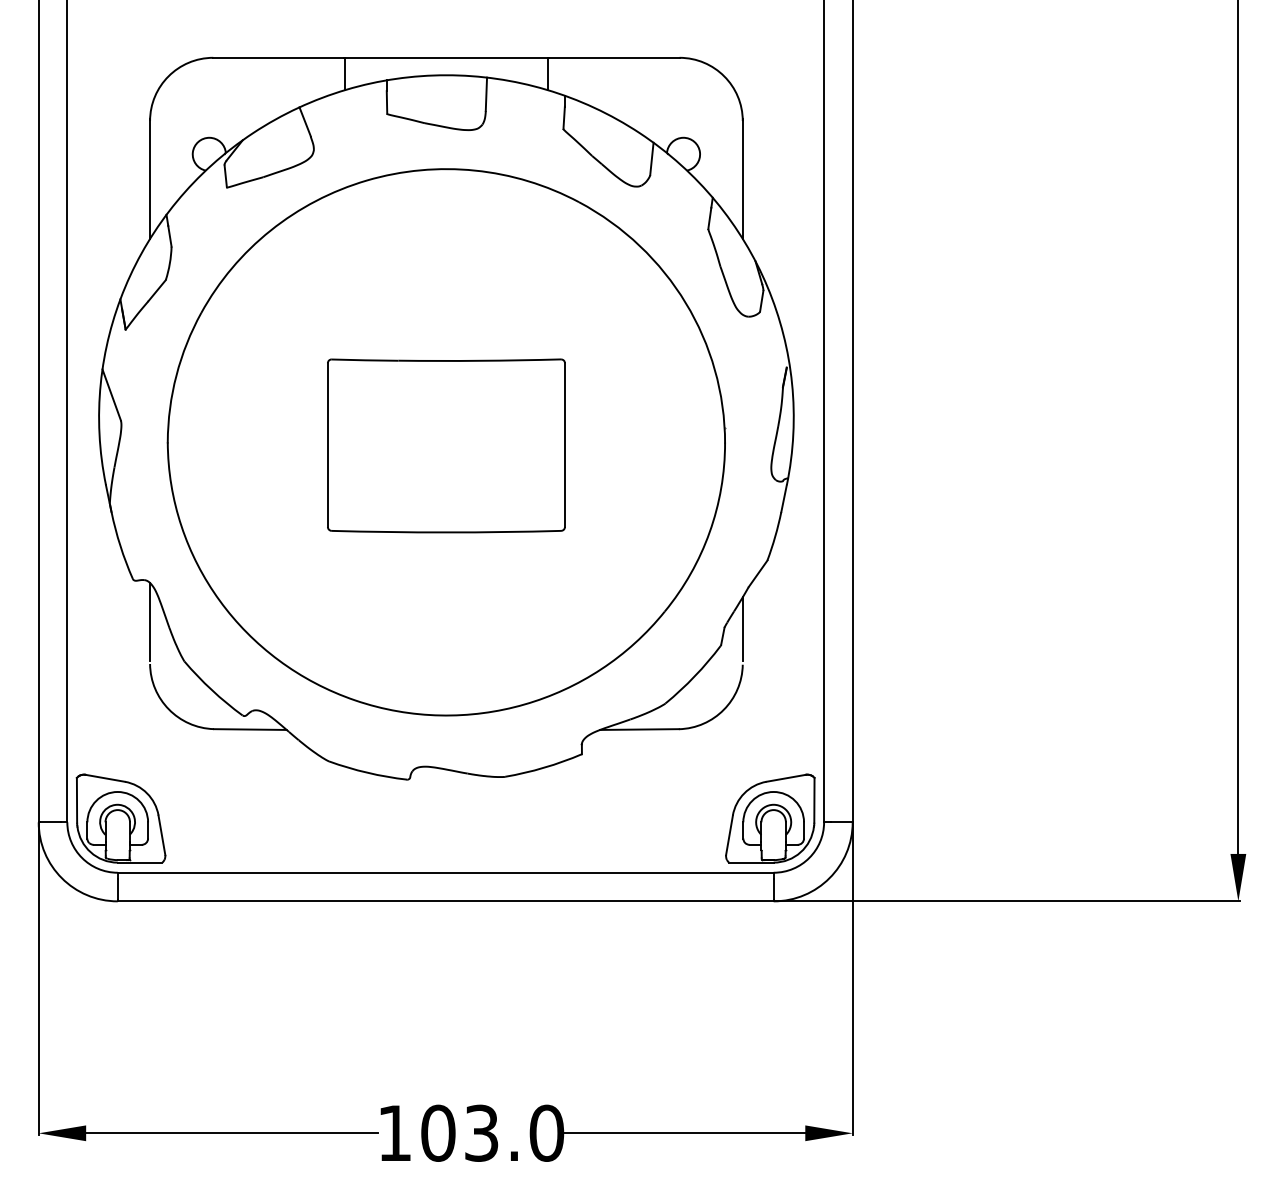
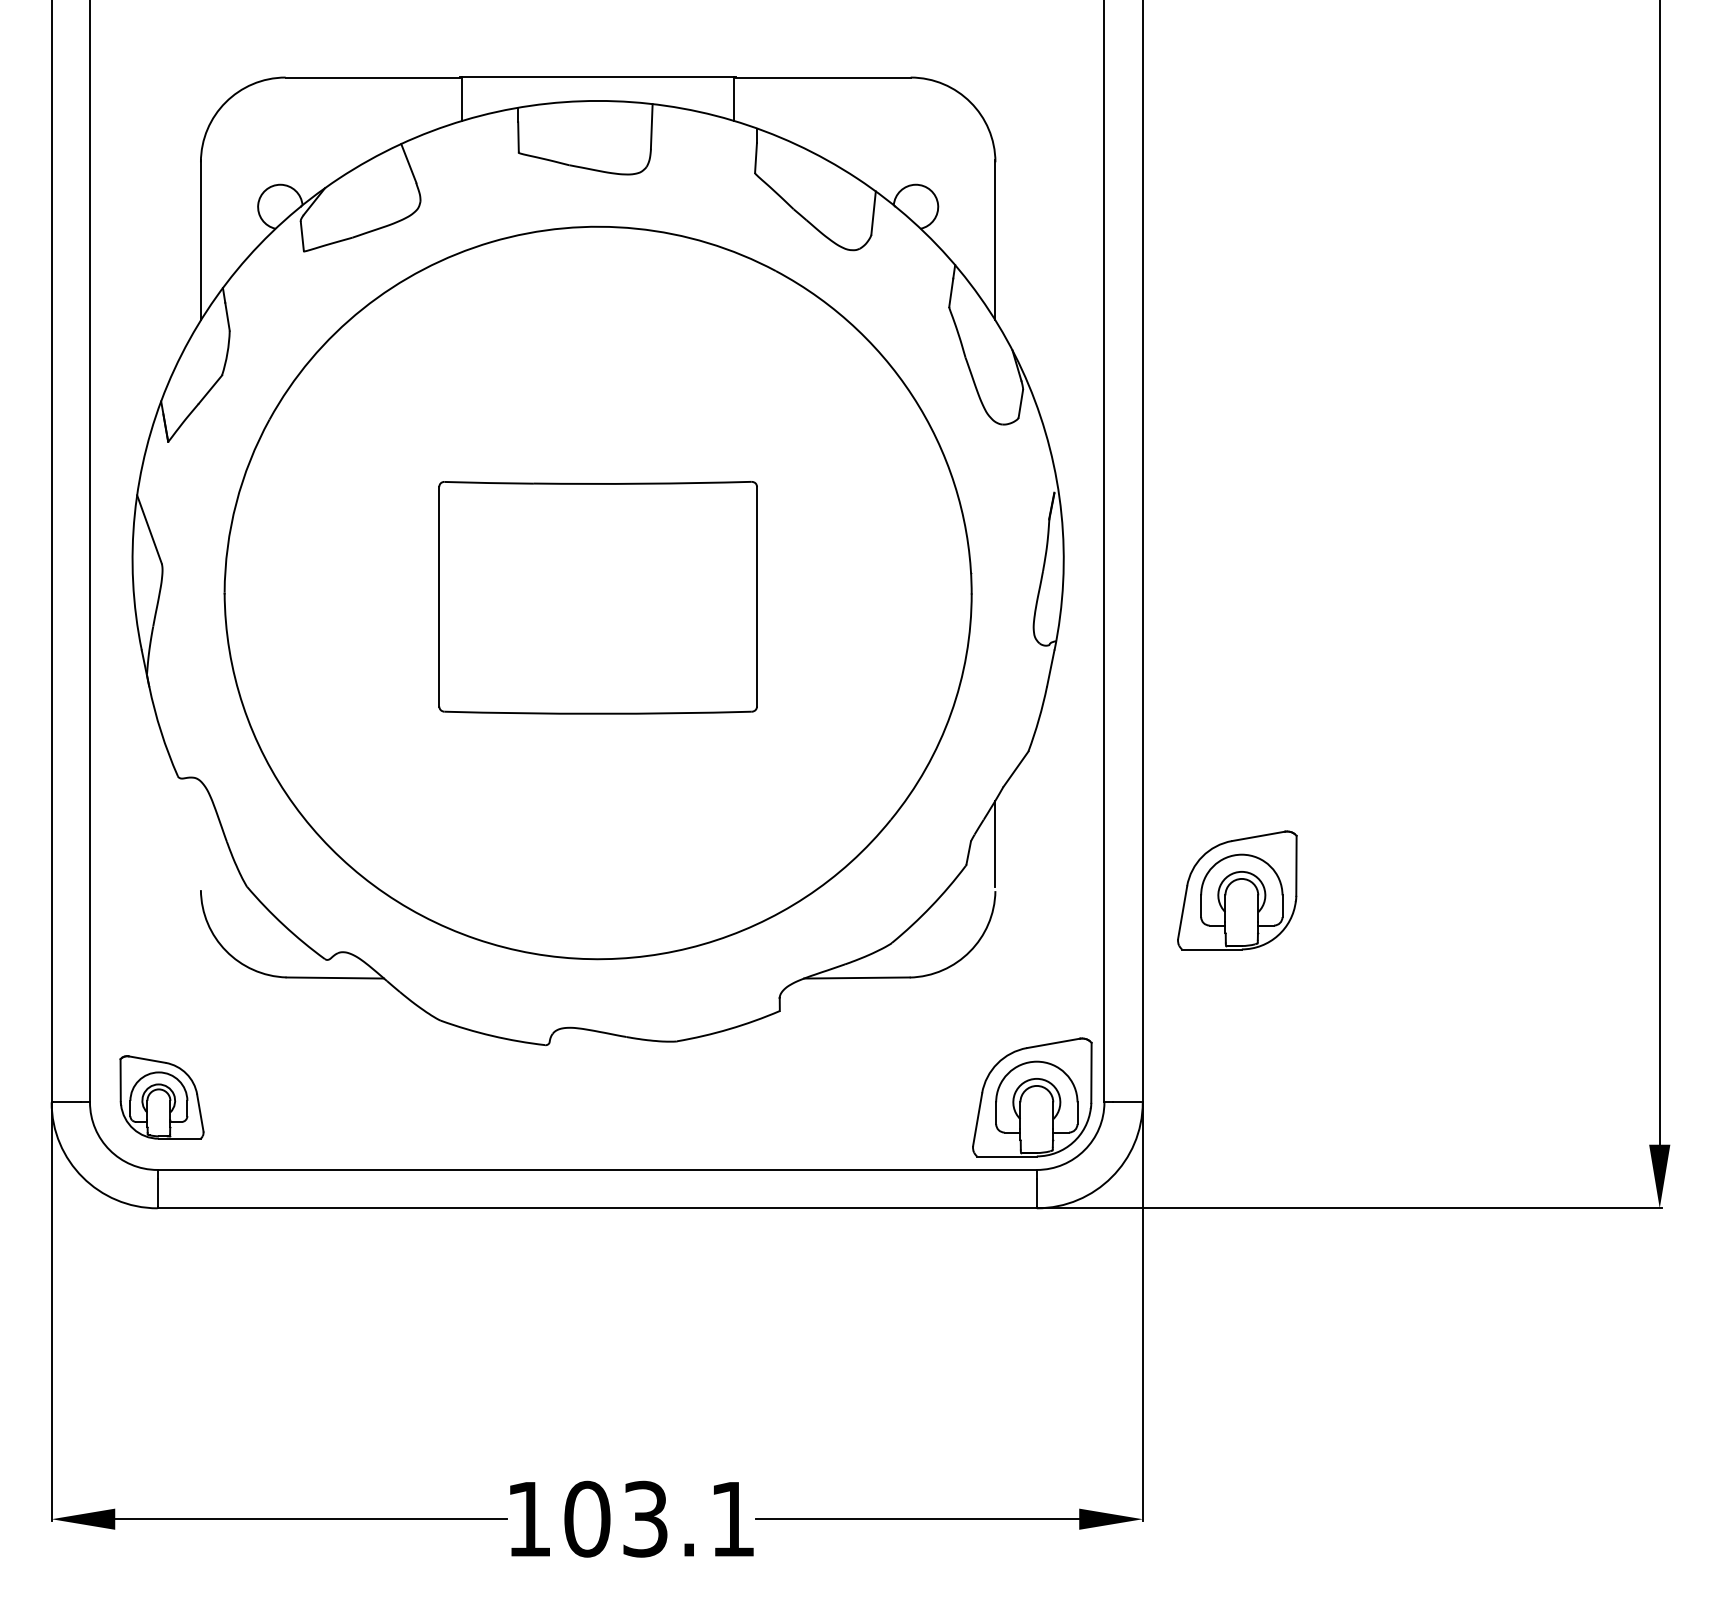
line: (149, 621) -> (200, 833), removed
part: (923, 664) -> (1237, 890), added
part: (120, 818) -> (161, 1097), size x0.7
text: (546, 1132) -> (732, 1518), 103.0 -> 103.1

